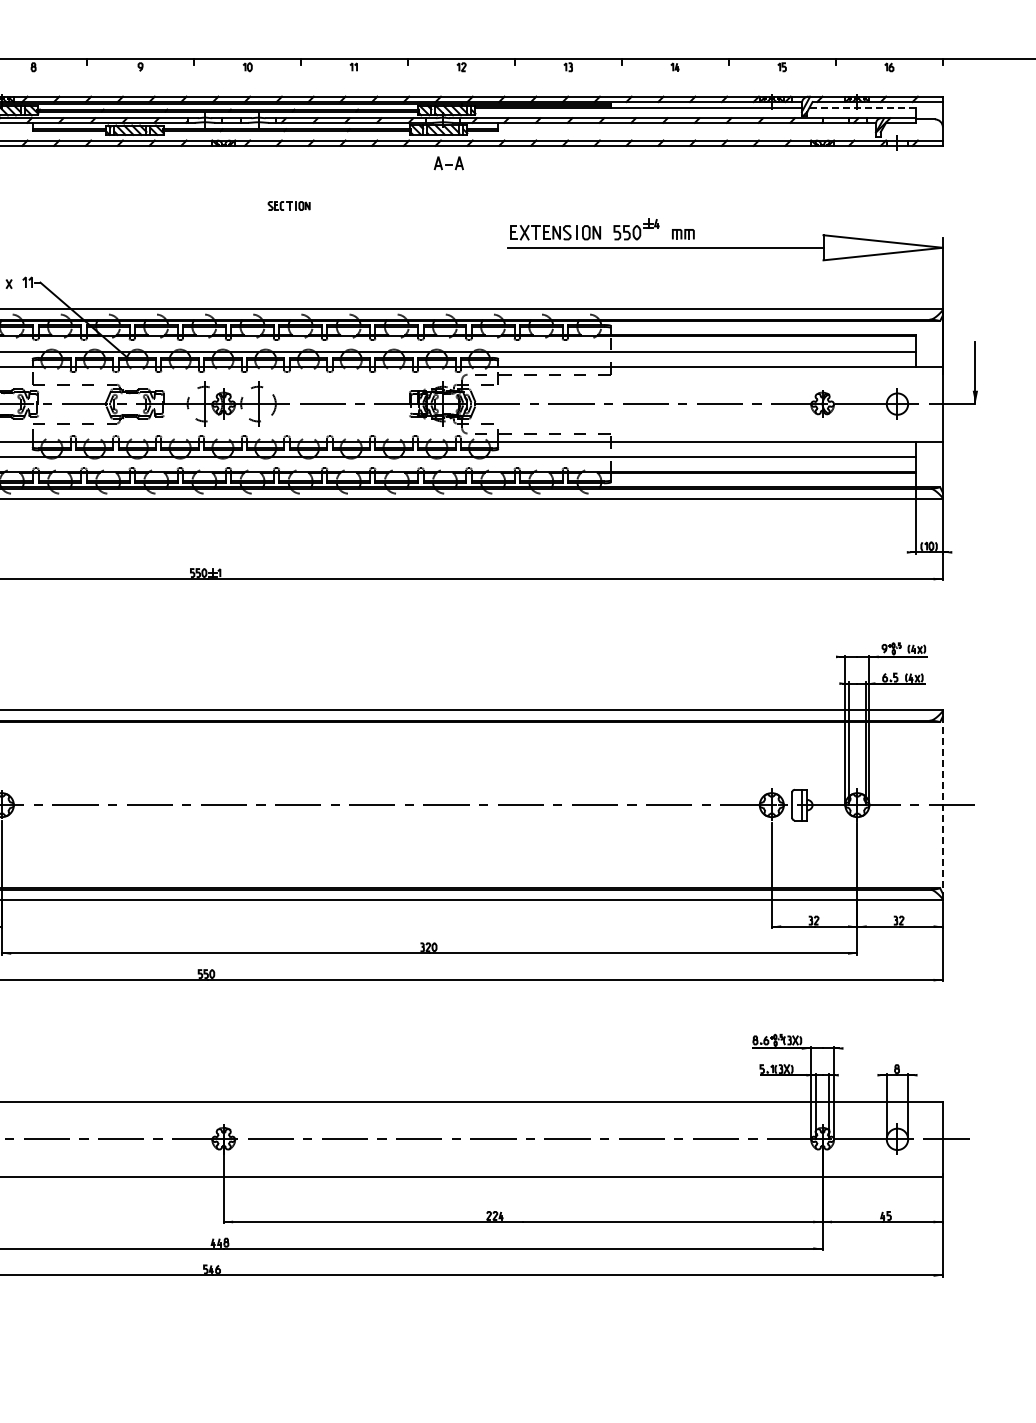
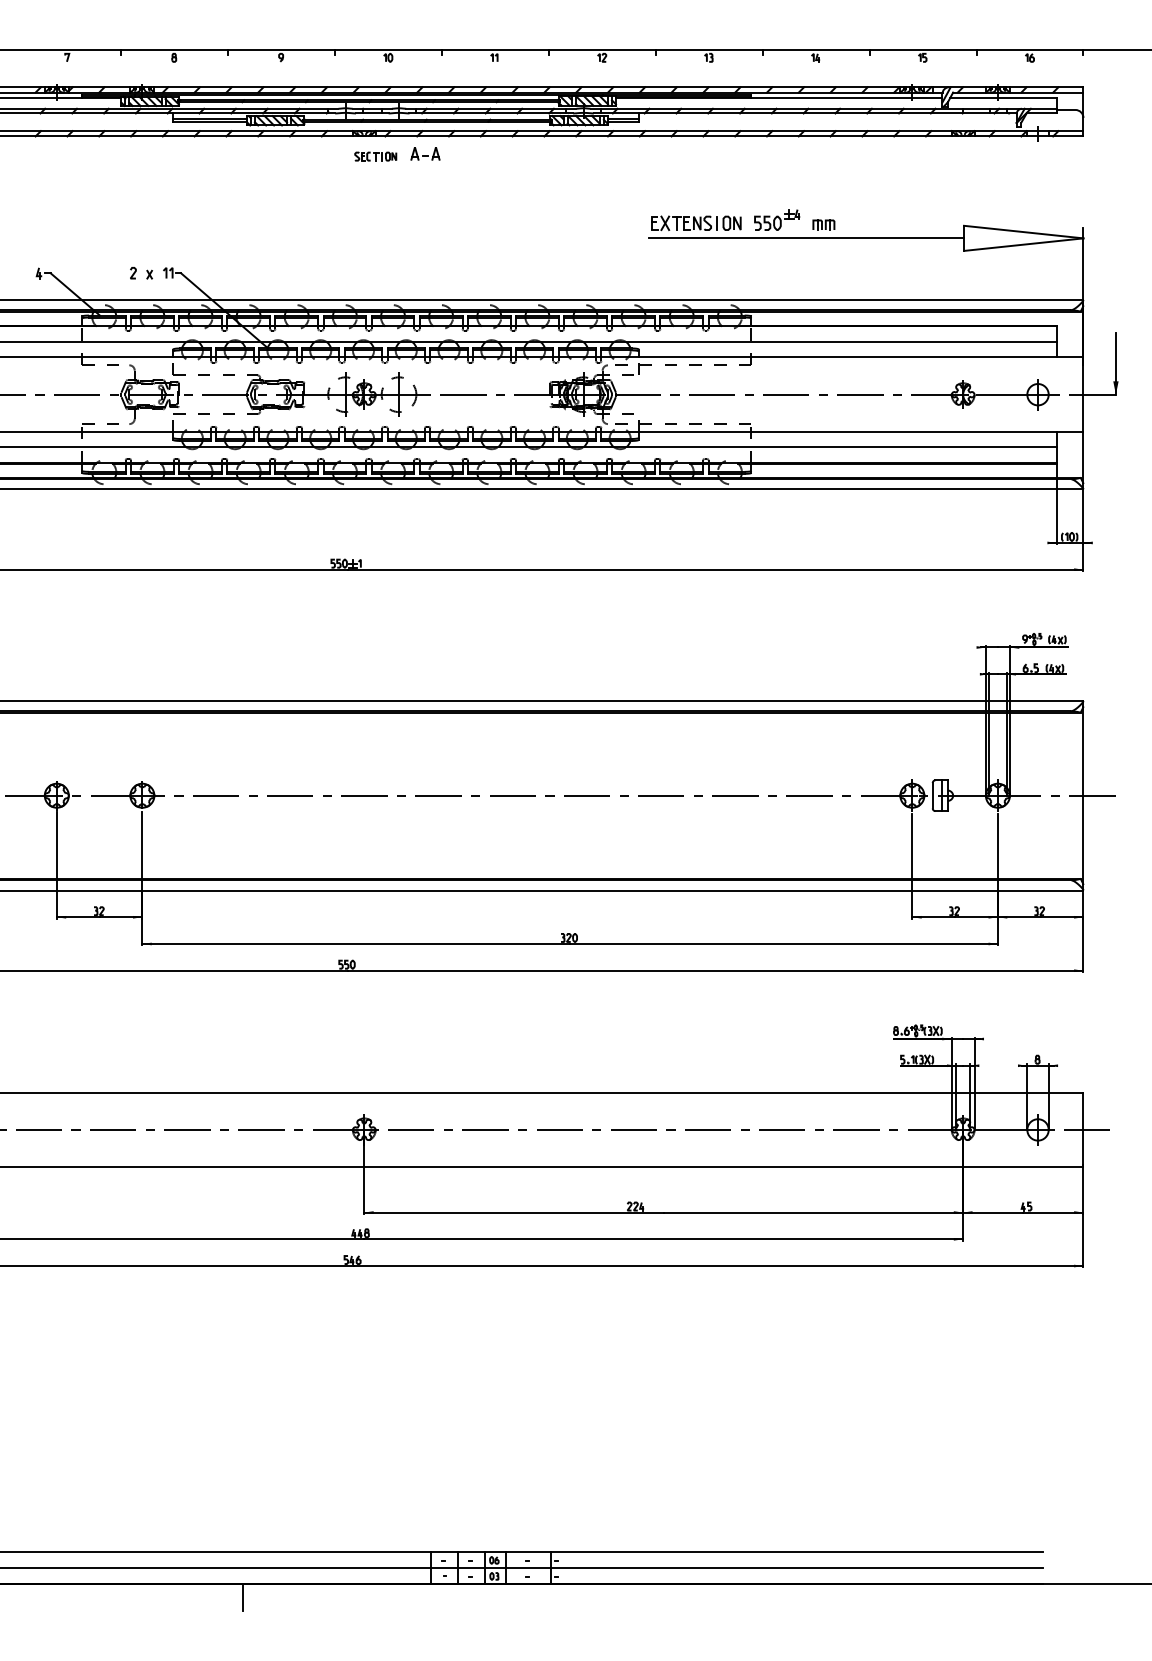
line: (861, 107) -> (1002, 98), dashed -> solid
part: (448, 162) -> (425, 153), moved
part: (288, 205) -> (375, 156), moved
line: (942, 804) -> (1083, 795), dashed -> solid

